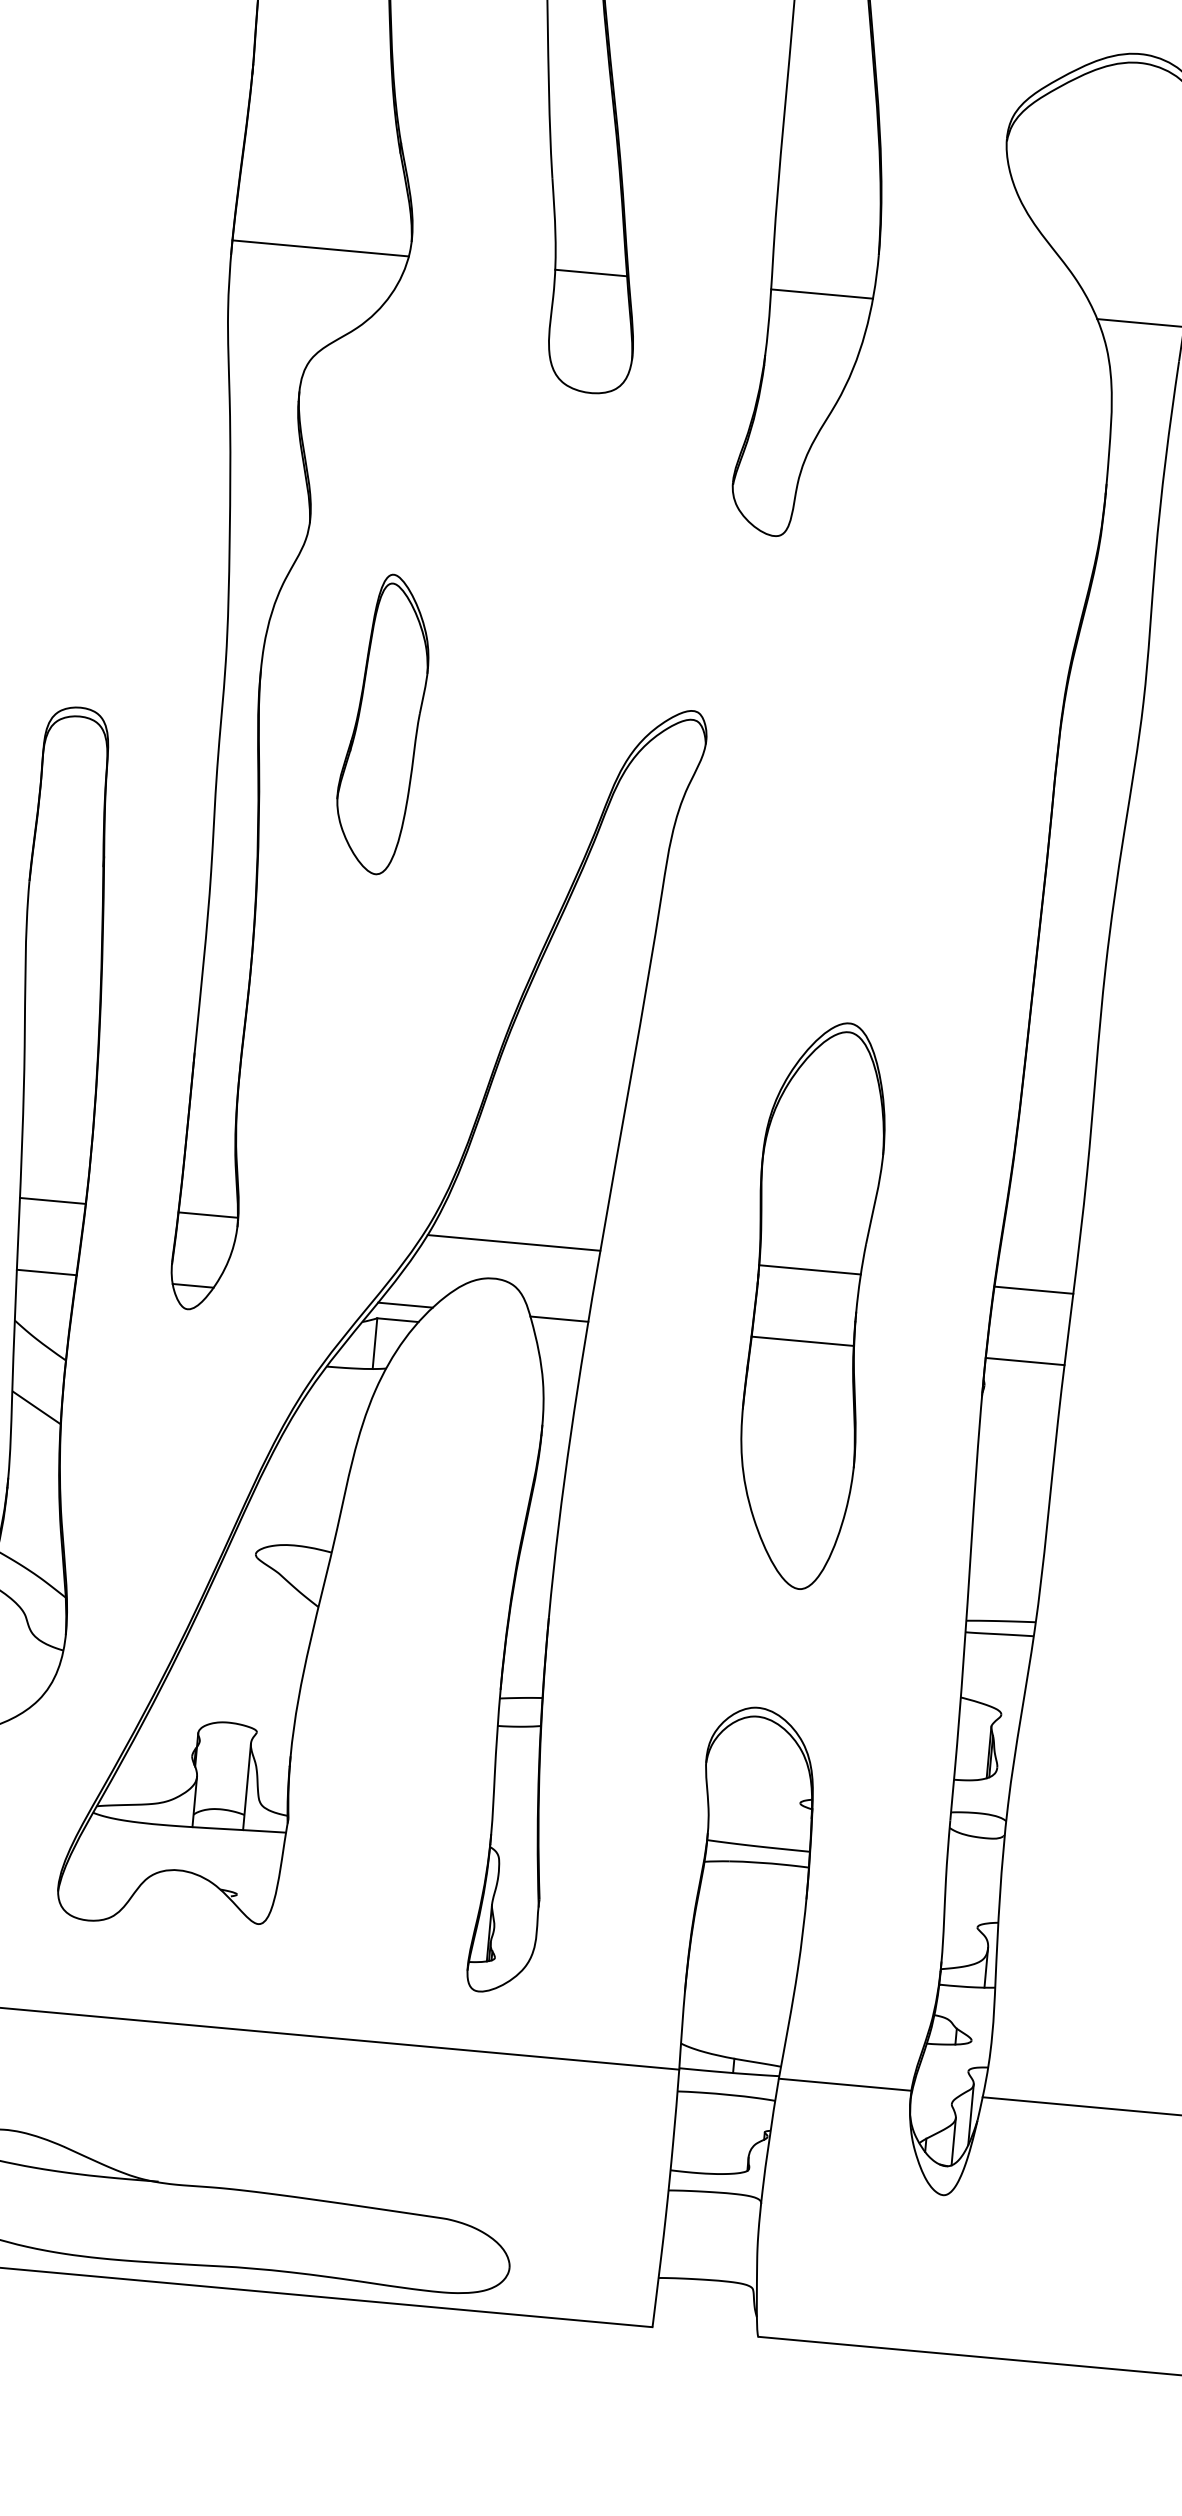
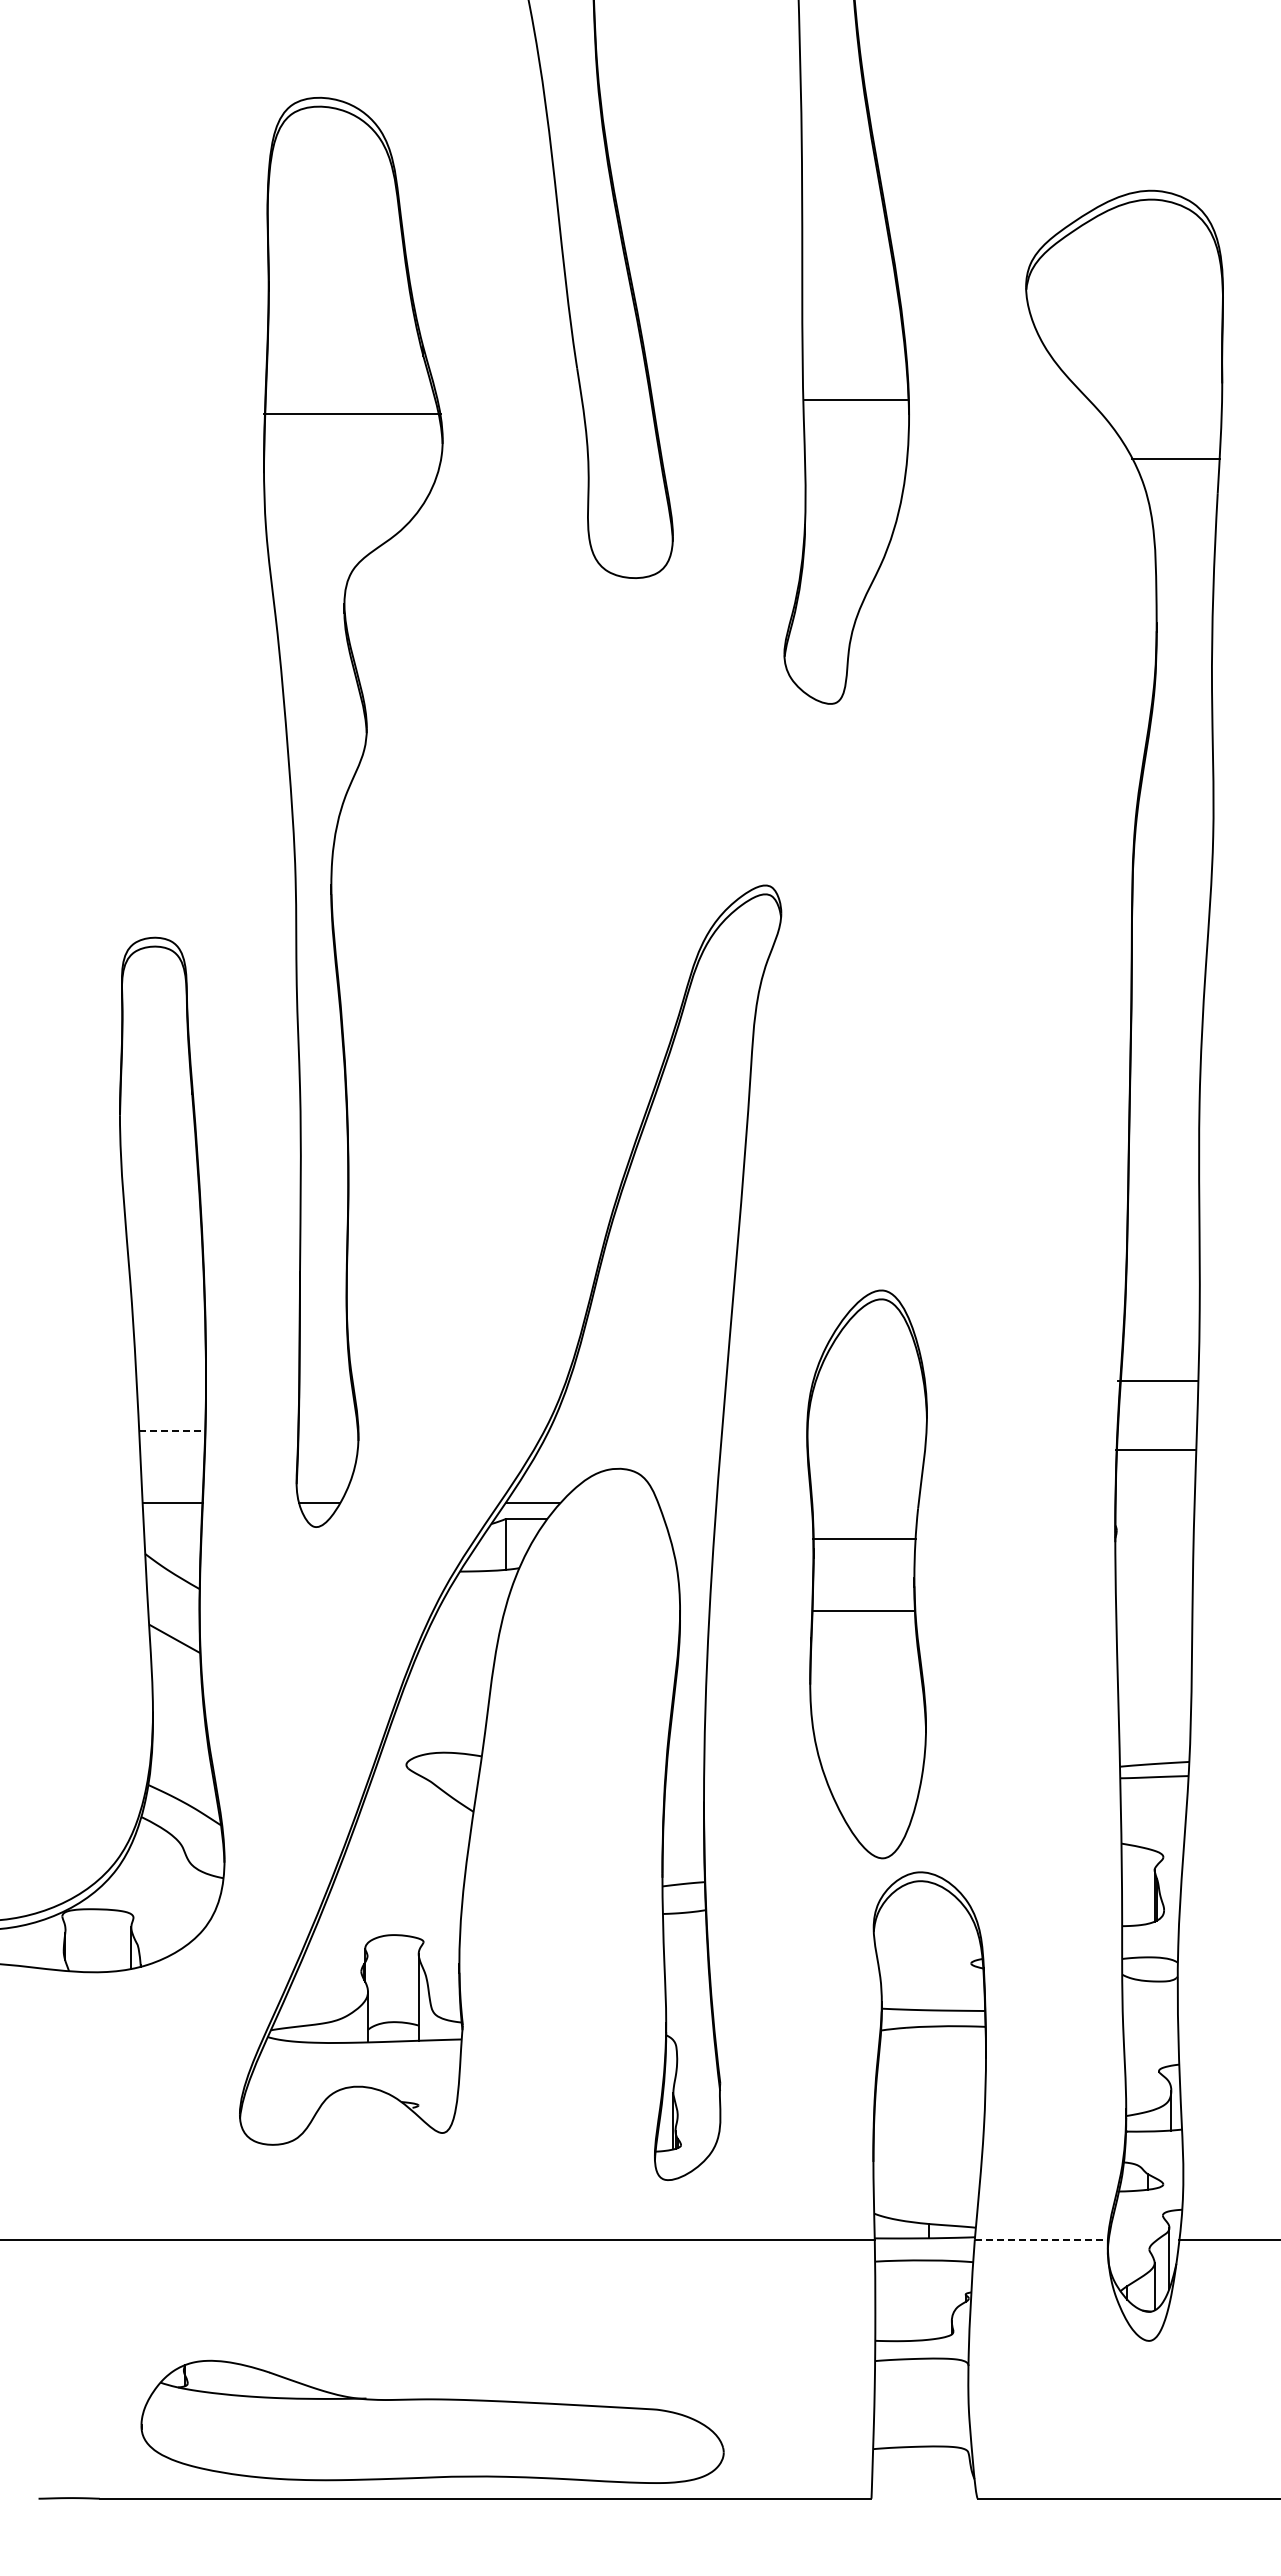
line: (320, 248) -> (352, 413), moved
line: (591, 272) -> (624, 458), removed
line: (822, 294) -> (856, 399), moved
part: (383, 724) -> (458, 926), removed
line: (53, 1201) -> (172, 1431), solid -> dashed
line: (208, 1215) -> (328, 1431), removed
line: (513, 1242) -> (634, 1431), removed
line: (1033, 1290) -> (1156, 1381), moved
part: (808, 1304) -> (866, 1574), moved
line: (559, 1319) -> (687, 1503), removed
line: (1024, 1361) -> (1154, 1450), moved
line: (845, 2084) -> (1041, 2239), solid -> dashed

